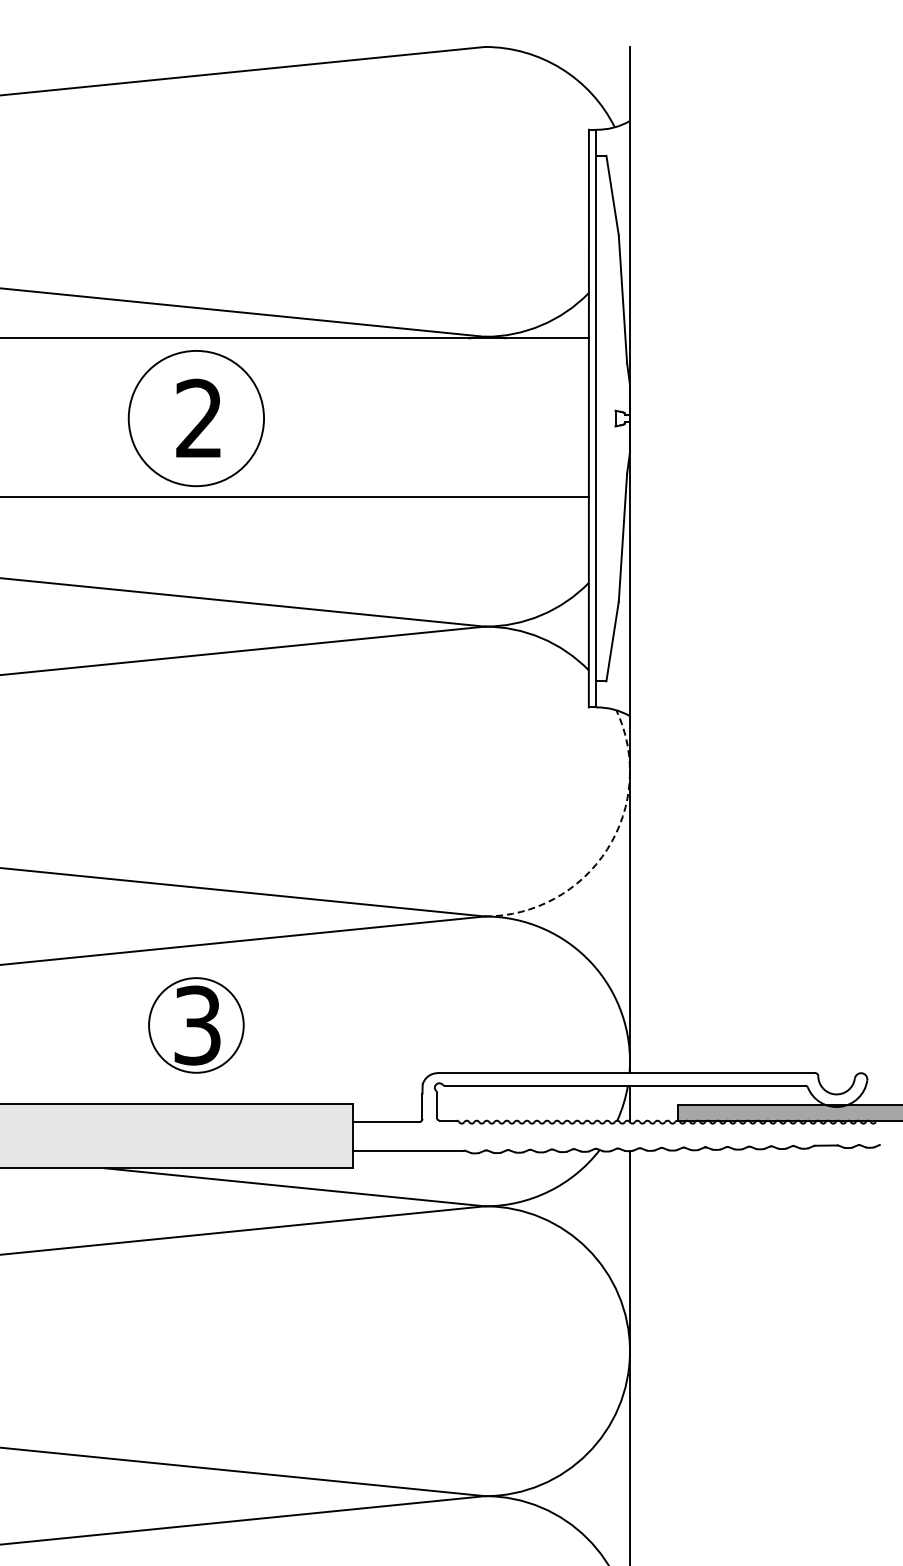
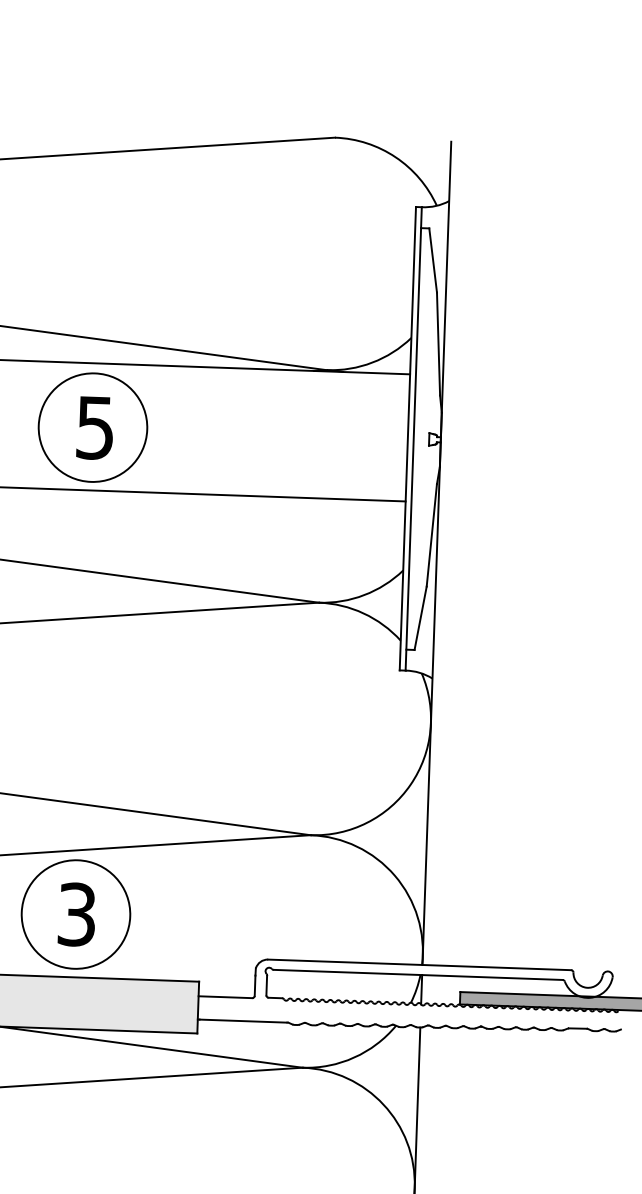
text: (198, 418) -> (94, 427), 2 -> 5
arc: (607, 849) -> (410, 784), dashed -> solid
circle: (196, 1025) -> (76, 914), size x1.43

